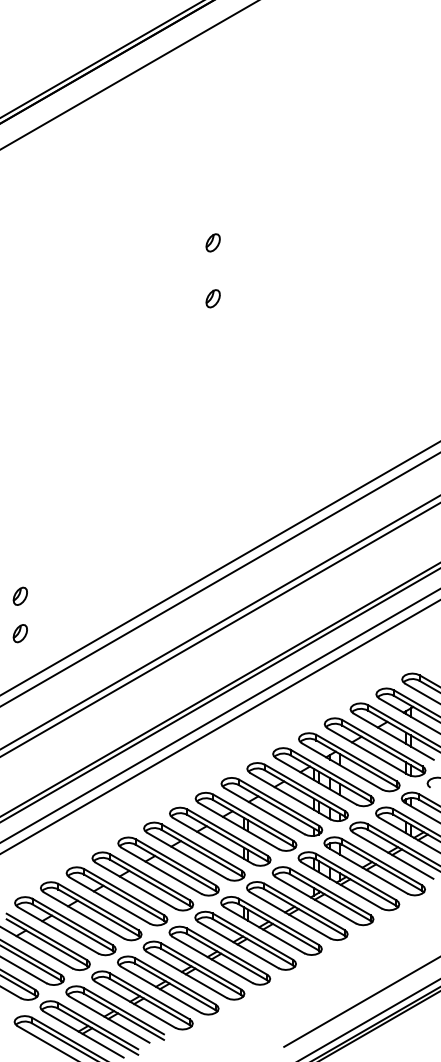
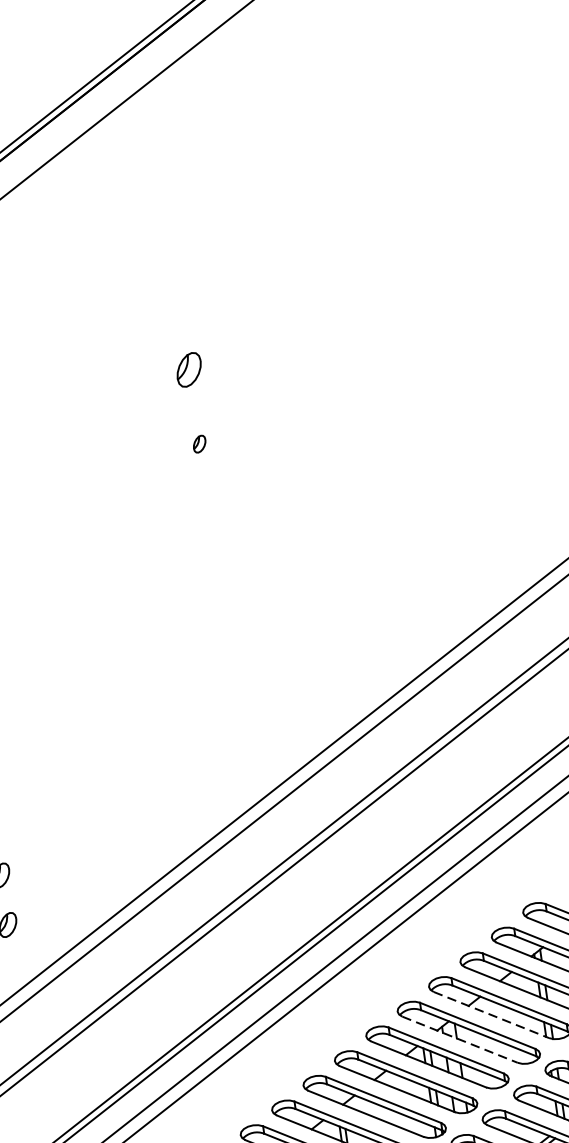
part: (212, 242) -> (188, 369), size x1.4
part: (212, 298) -> (198, 443), size x0.7
line: (368, 751) -> (492, 1014), solid -> dashed
line: (342, 766) -> (460, 1039), solid -> dashed

